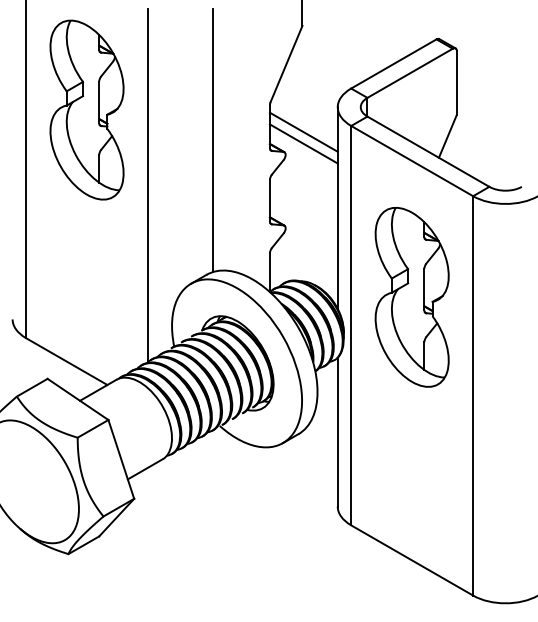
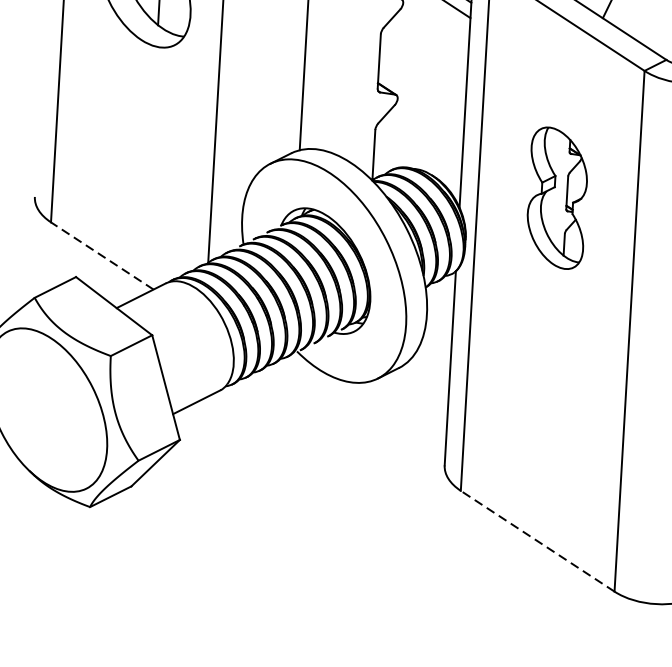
part: (411, 297) -> (556, 198), size x0.6
line: (66, 361) -> (101, 255), solid -> dashed
line: (411, 560) -> (536, 541), solid -> dashed

